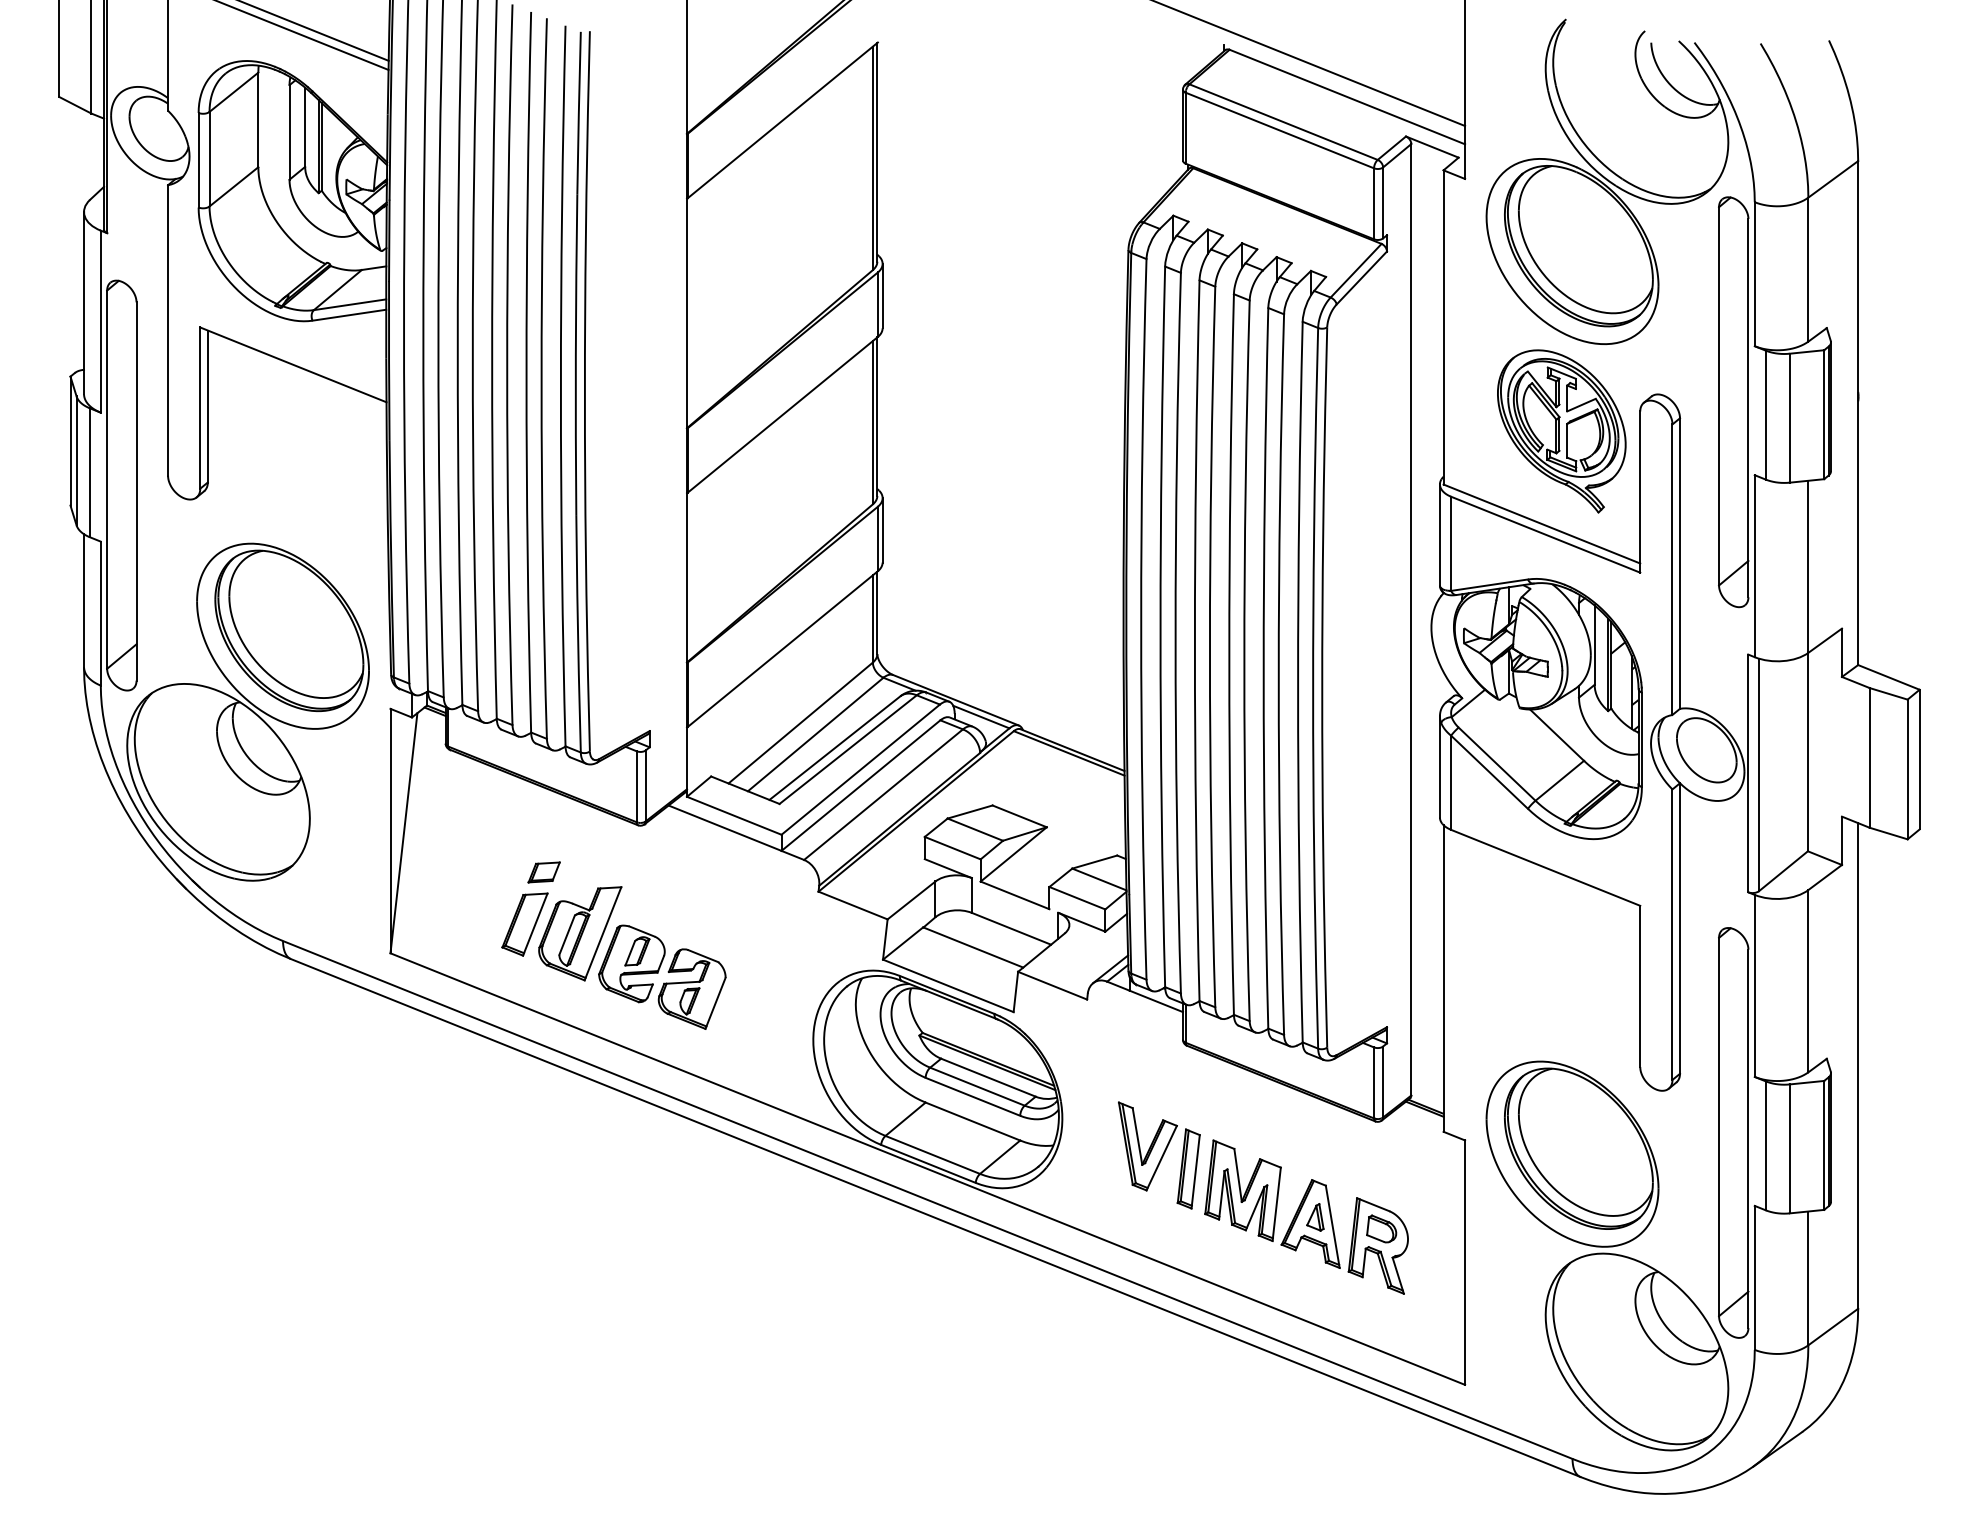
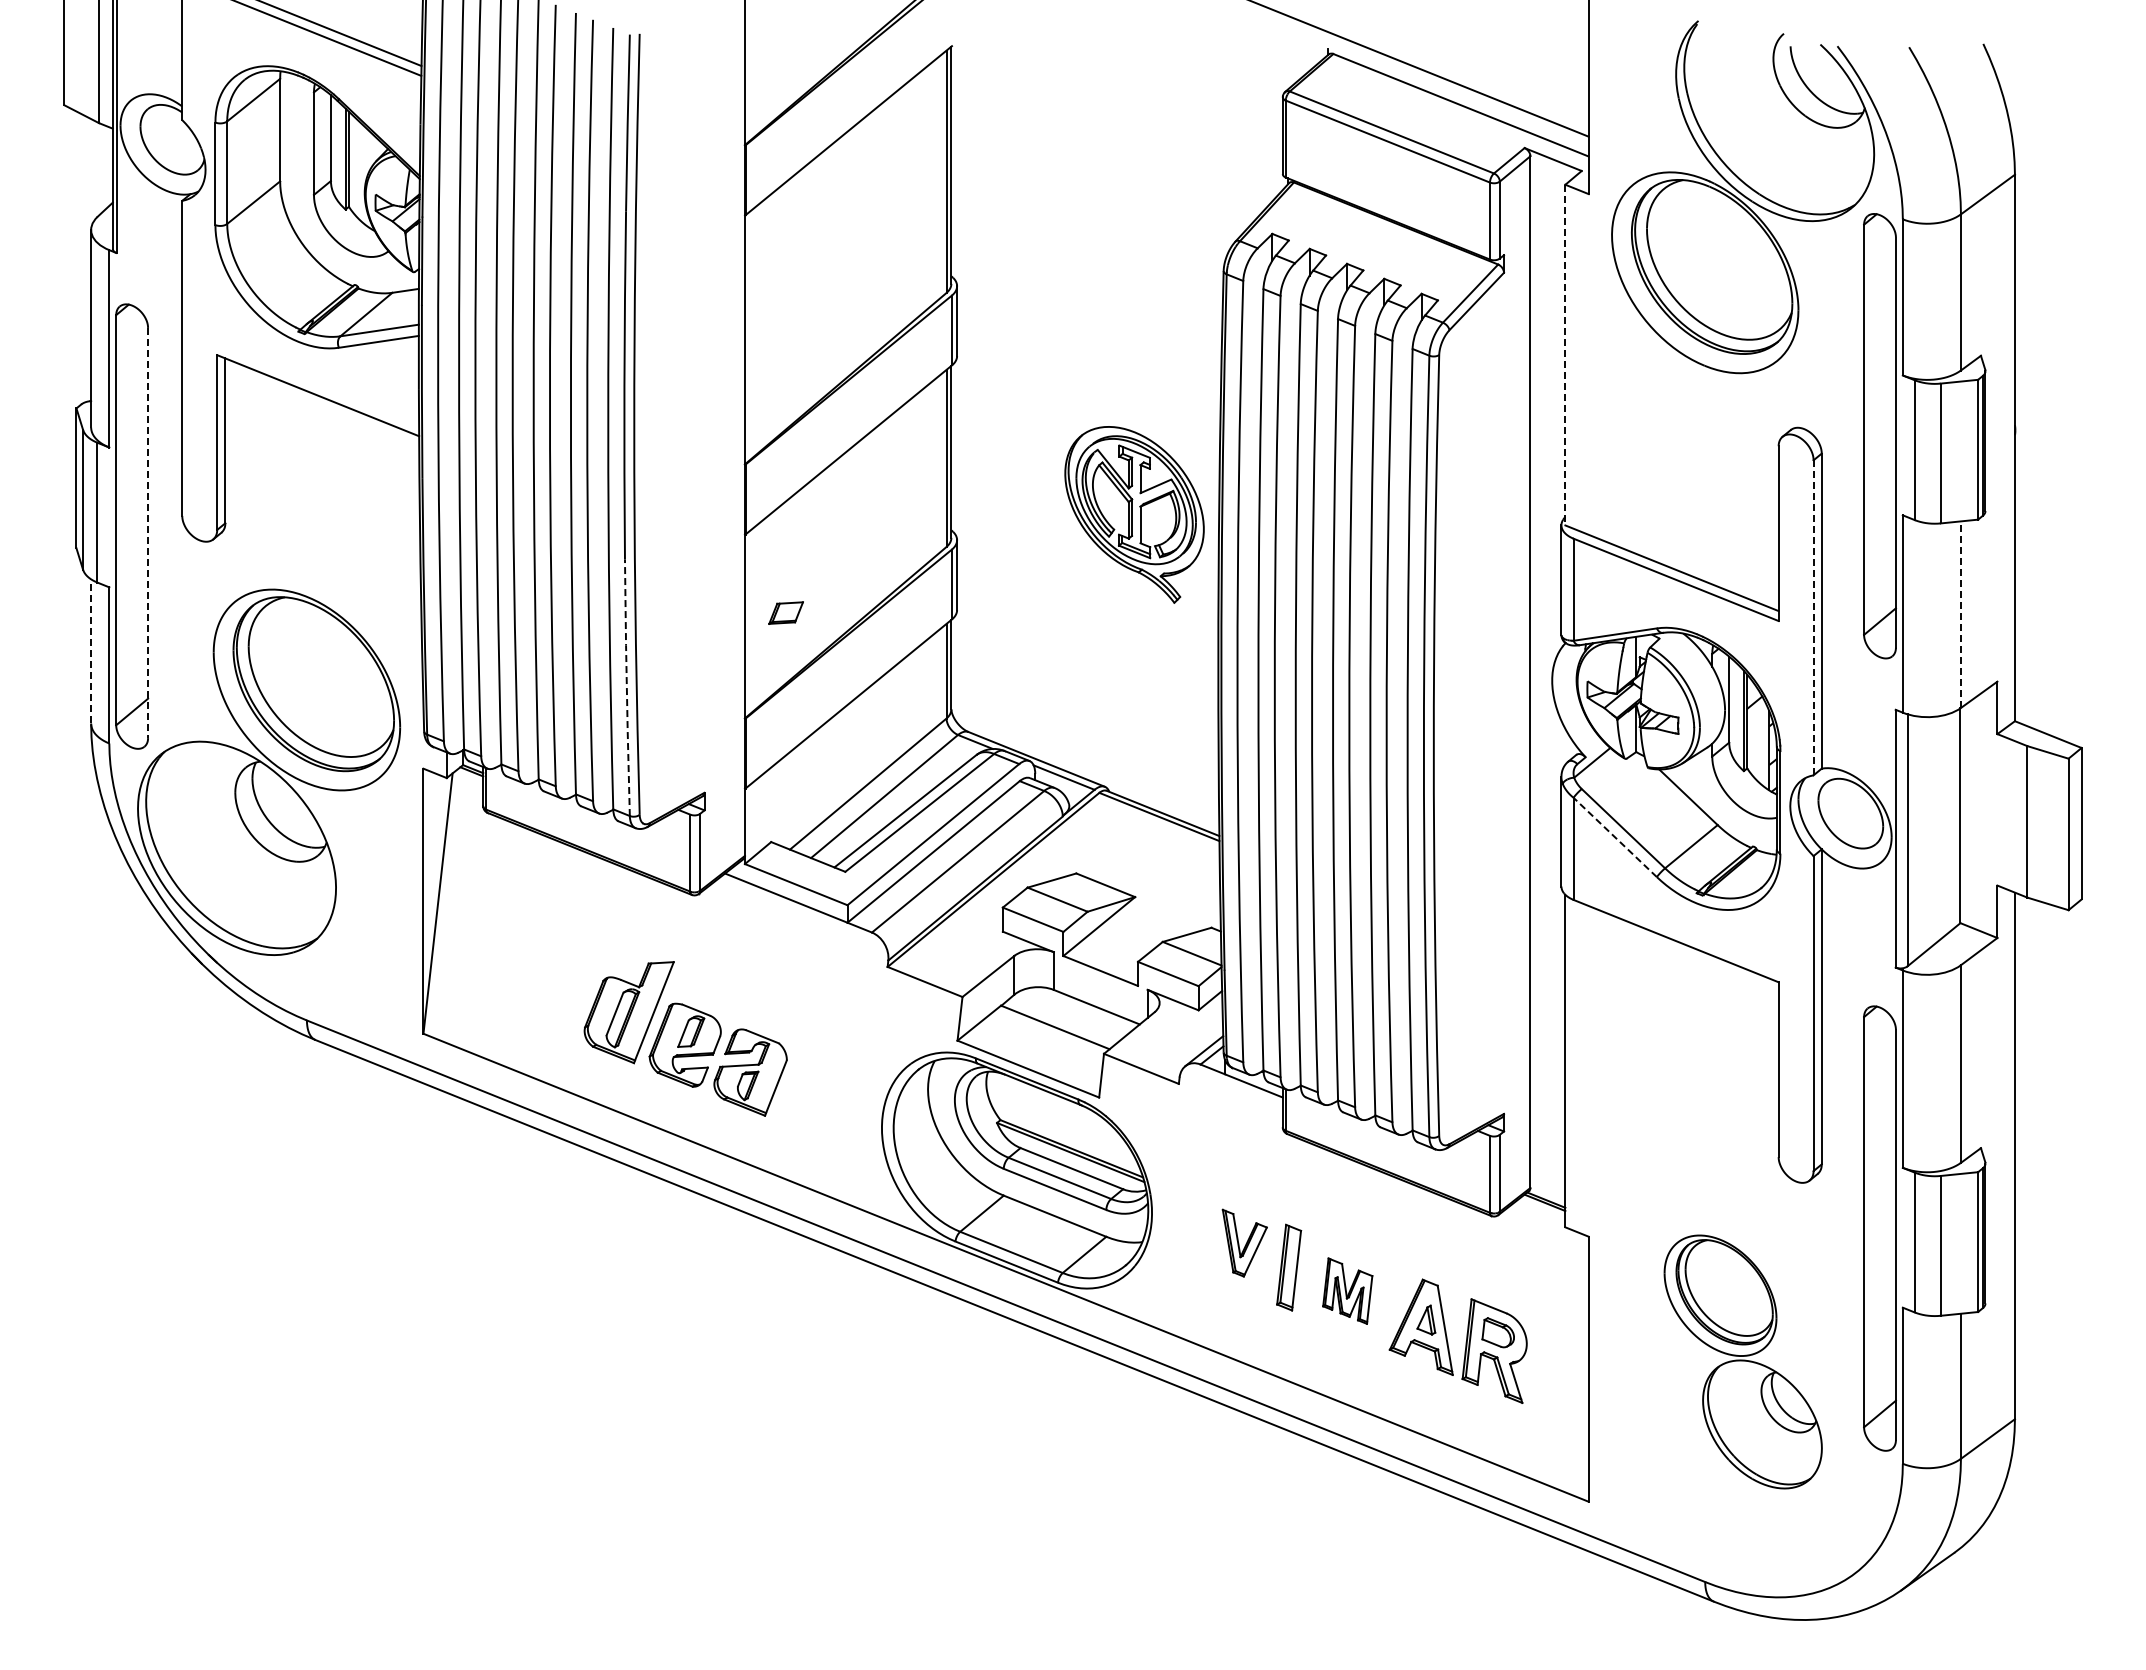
line: (1443, 327) -> (1565, 355), solid -> dashed
part: (1561, 431) -> (1134, 514), moved
line: (136, 491) -> (148, 533), solid -> dashed
line: (1807, 566) -> (1960, 614), solid -> dashed
line: (1672, 569) -> (1813, 617), solid -> dashed
line: (84, 599) -> (91, 650), solid -> dashed
line: (577, 634) -> (626, 688), solid -> dashed
line: (1489, 772) -> (1615, 837), solid -> dashed
part: (543, 871) -> (785, 612), moved
part: (524, 924) -> (568, 1002), removed
part: (1147, 1145) -> (1244, 1242), size x0.7
part: (1242, 1190) -> (1347, 1290), size x0.6
part: (1607, 1255) -> (1743, 1361), size x0.6

